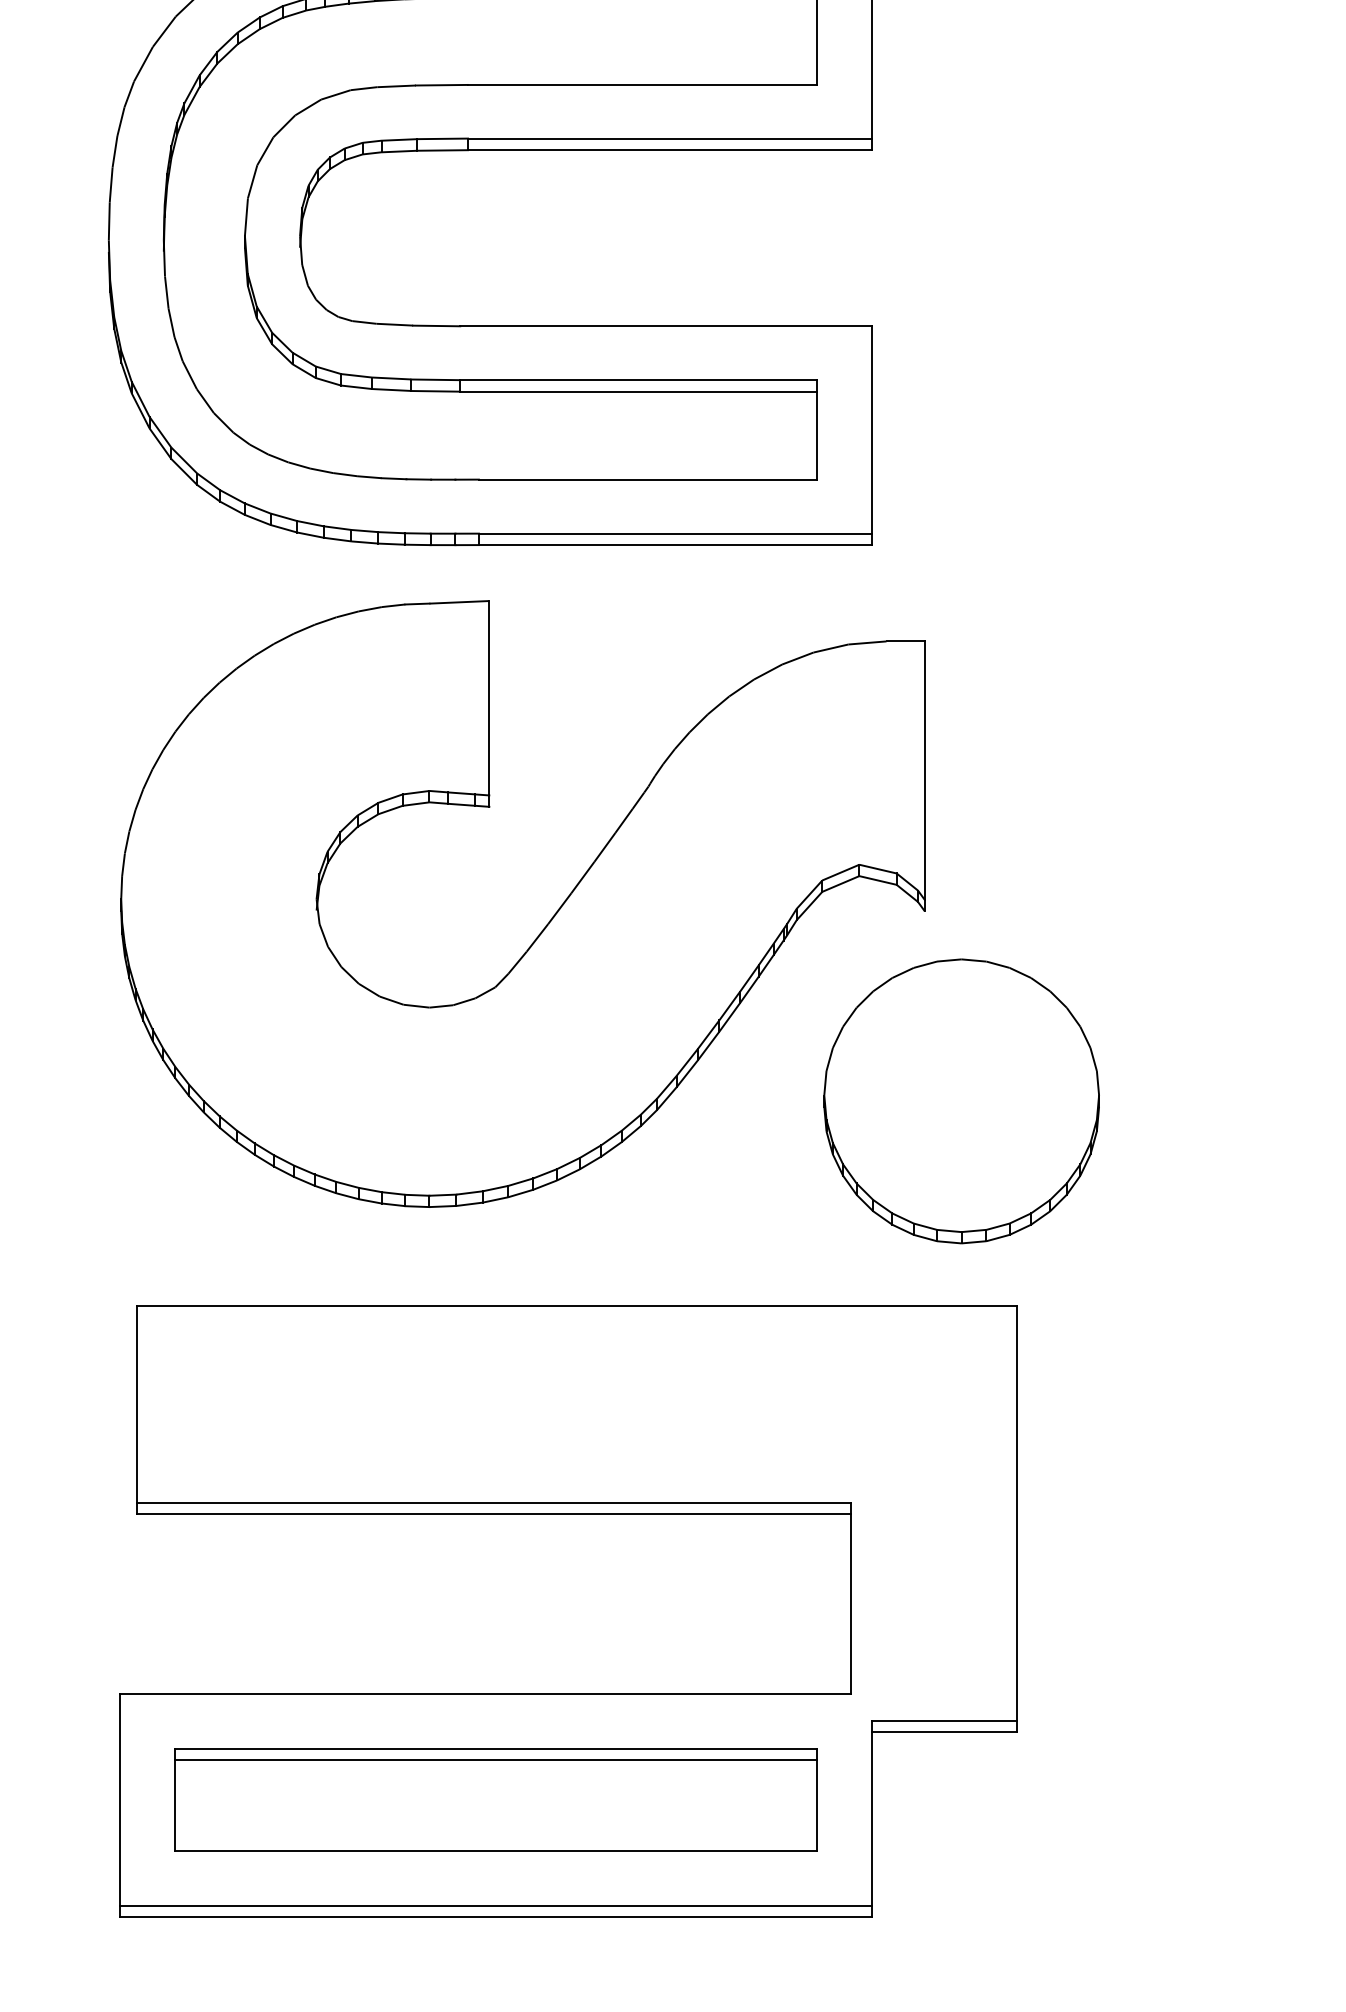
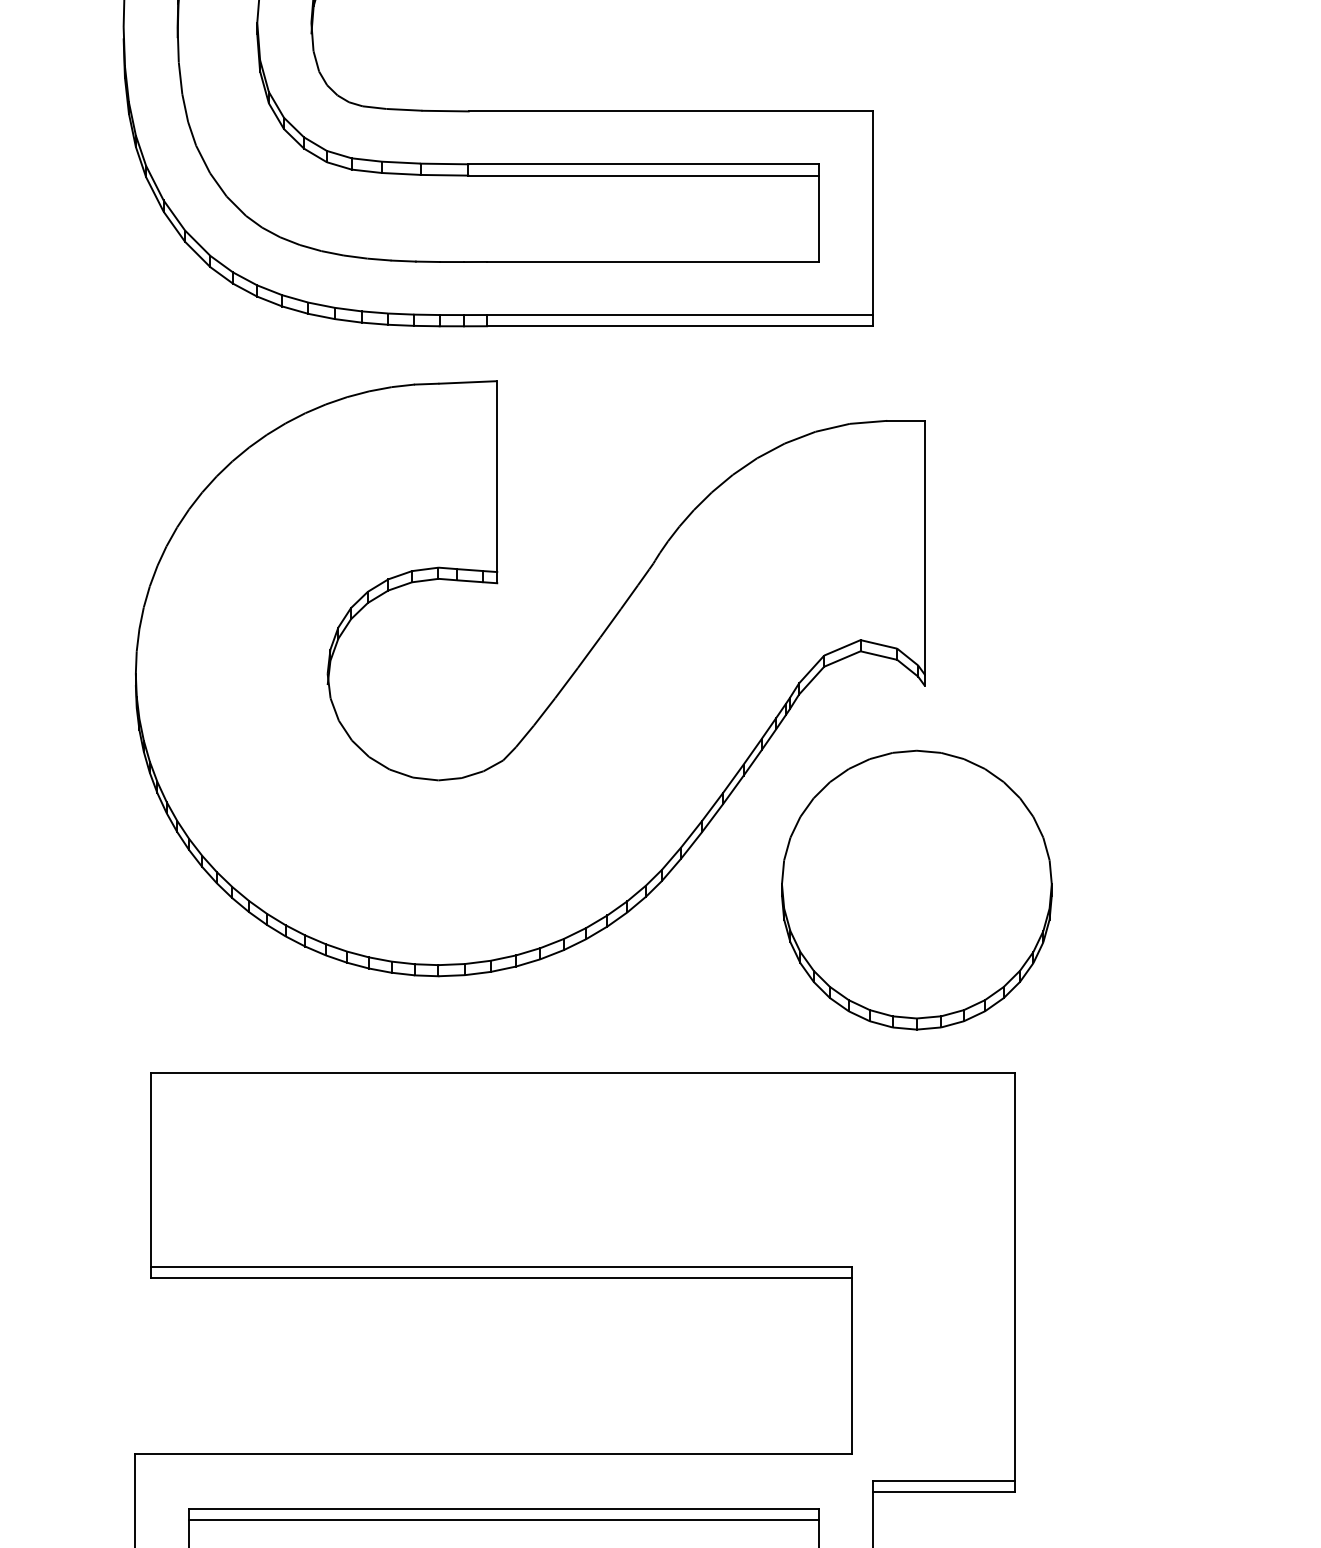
part: (961, 1101) -> (916, 890), moved

